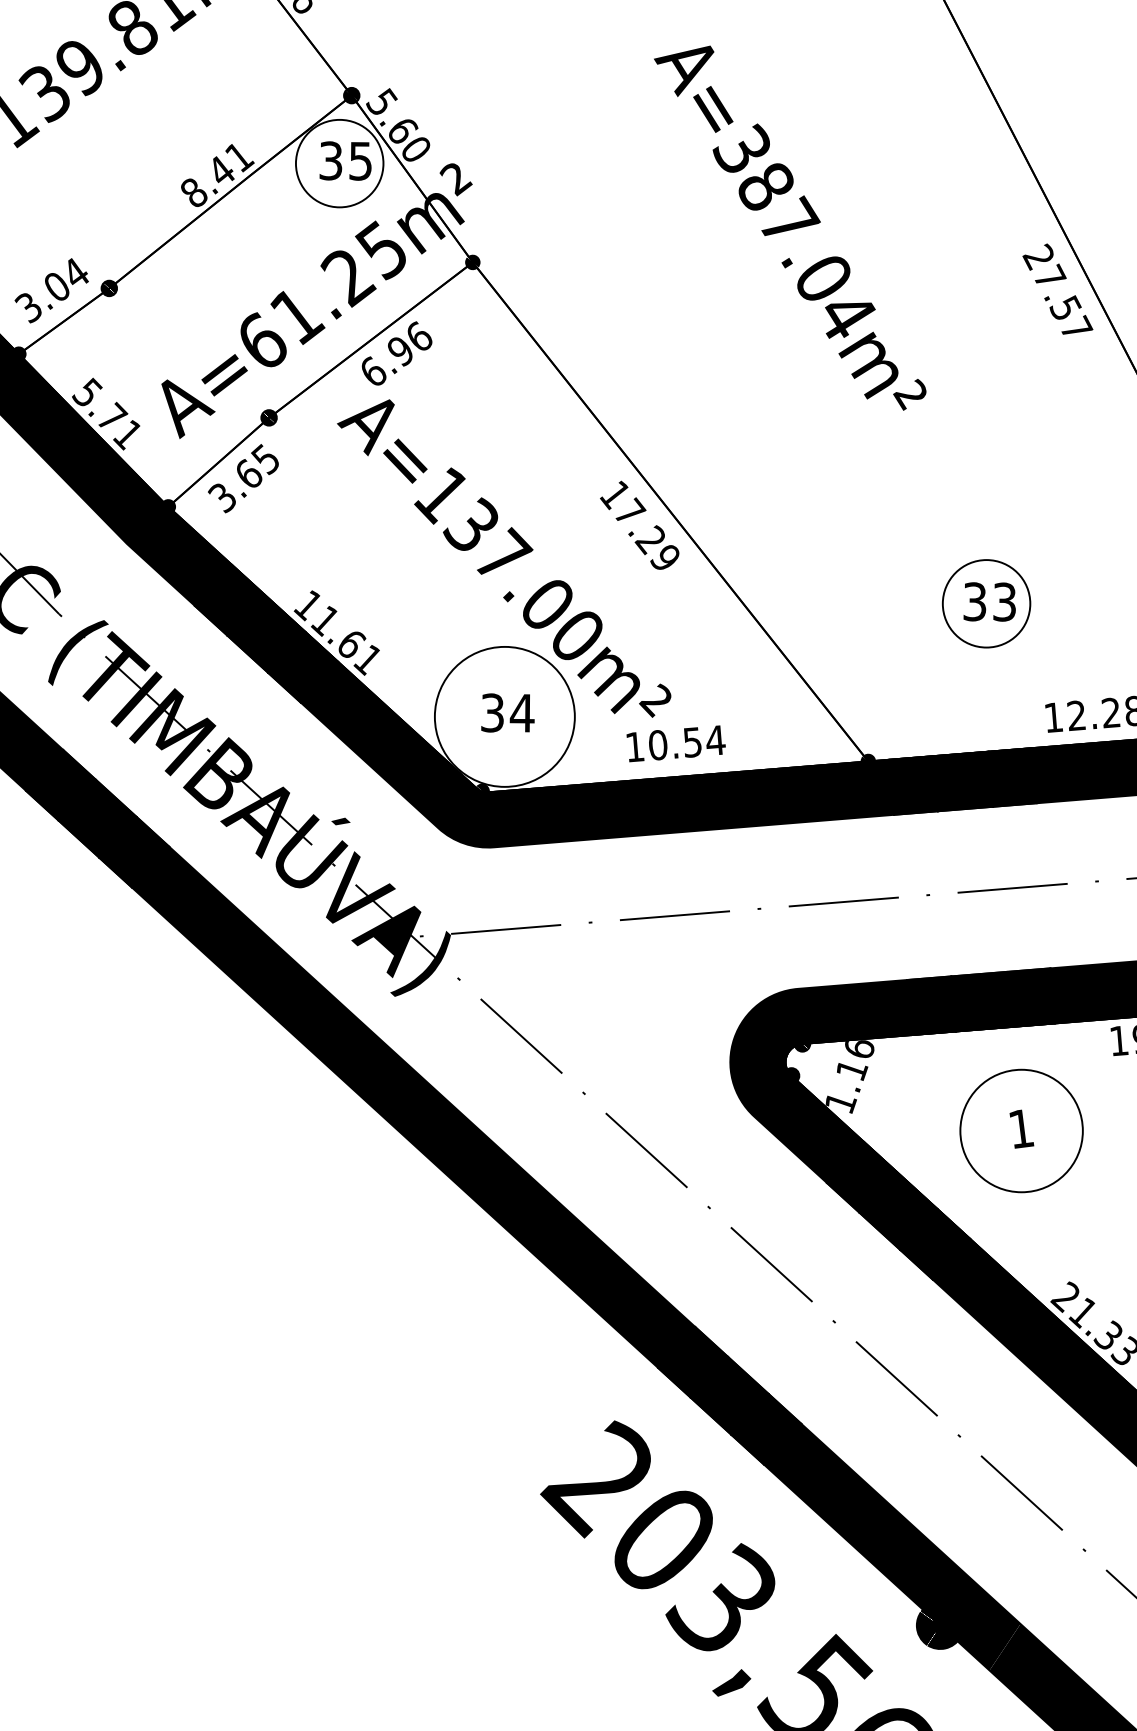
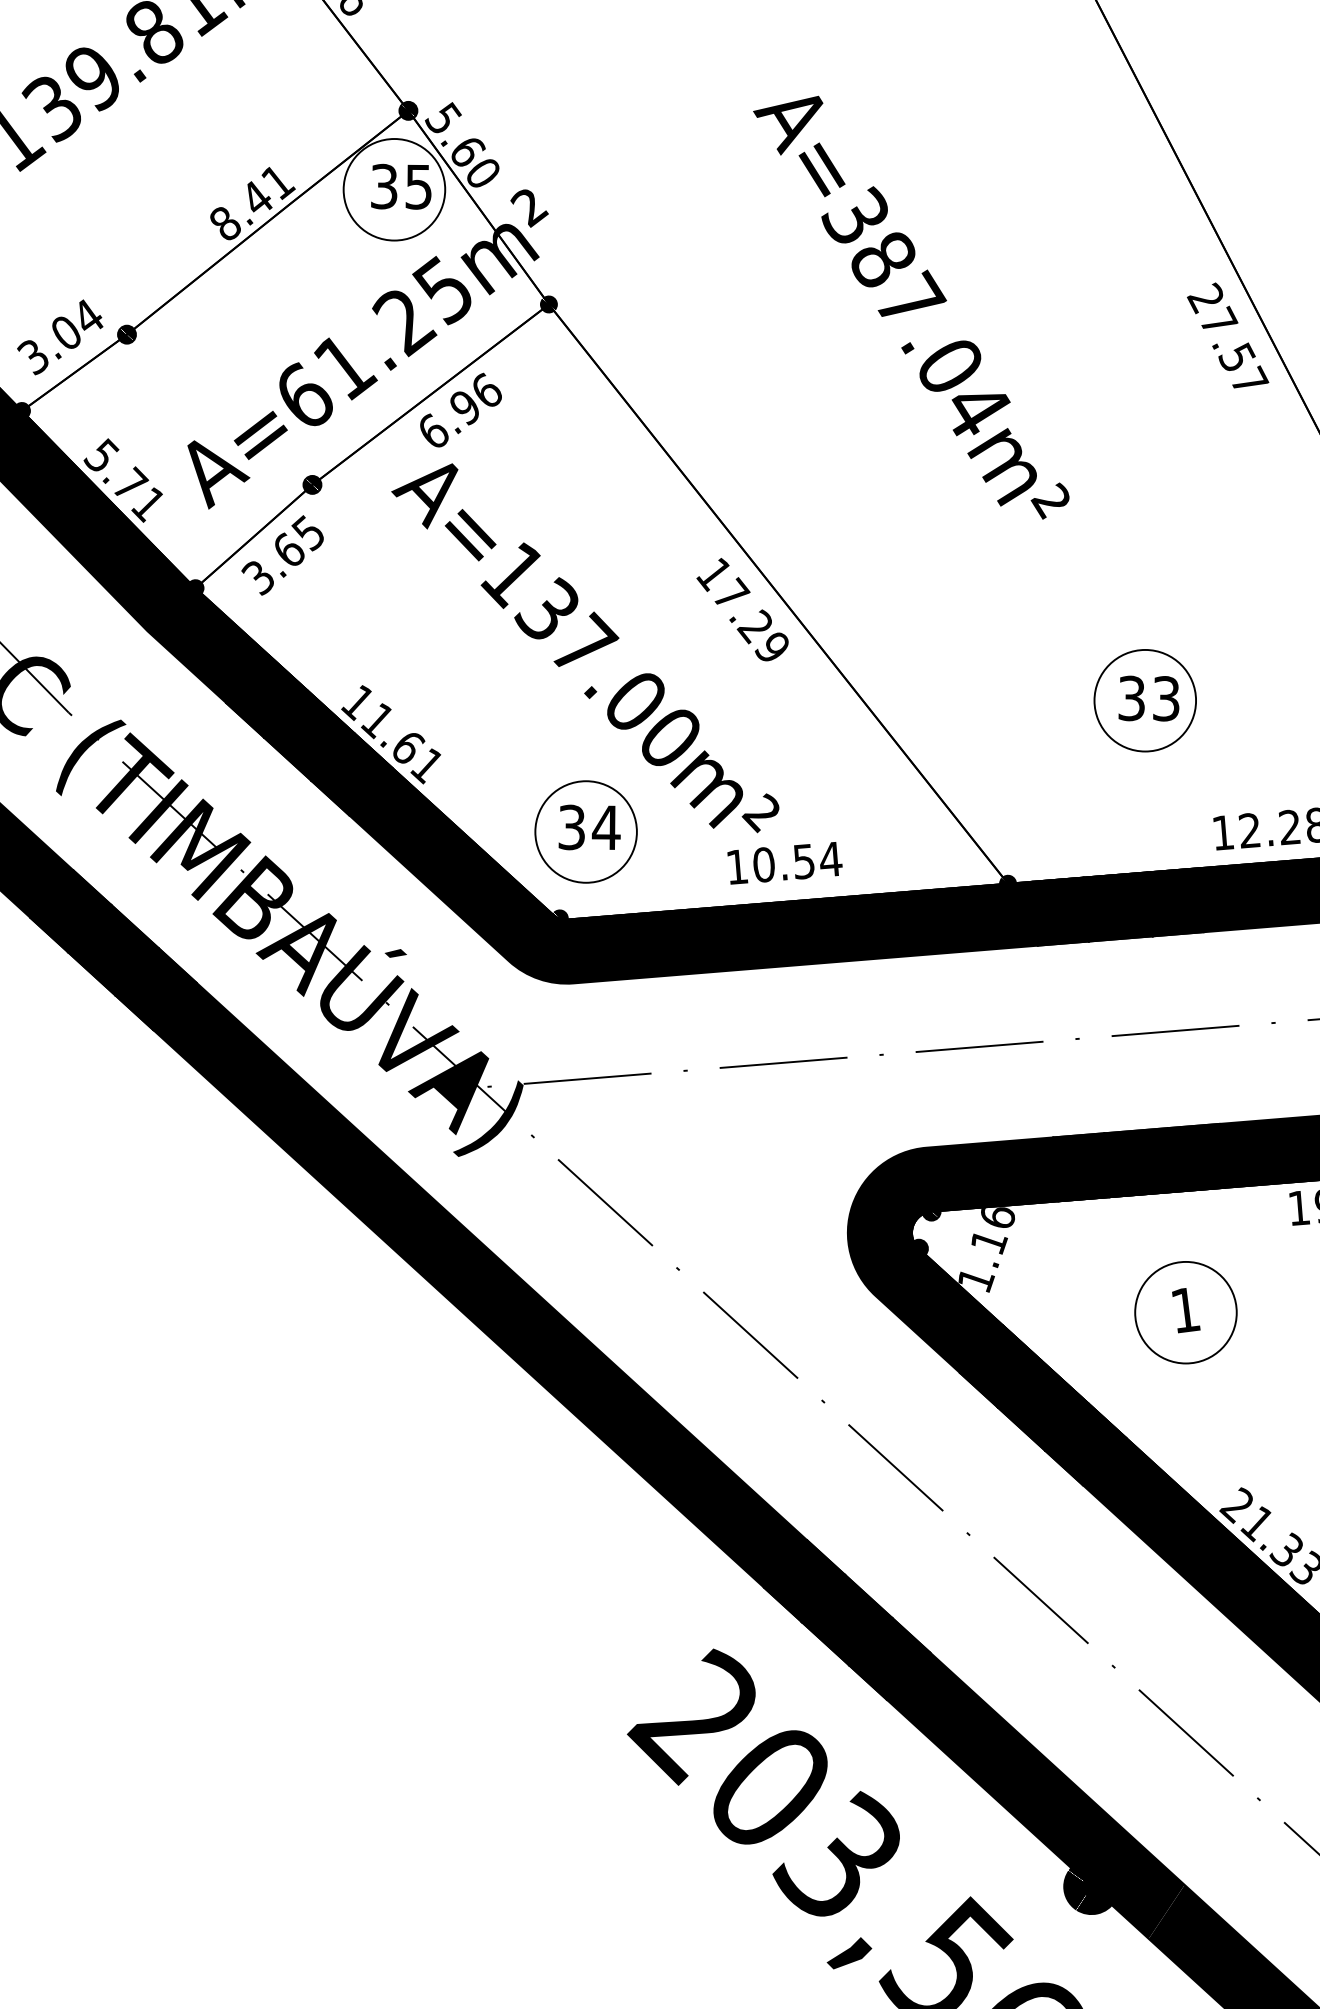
text: (790, 227) -> (911, 307), moved
circle: (504, 716) -> (585, 831), size x0.62
circle: (1021, 1130) -> (1185, 1312), size x0.71

